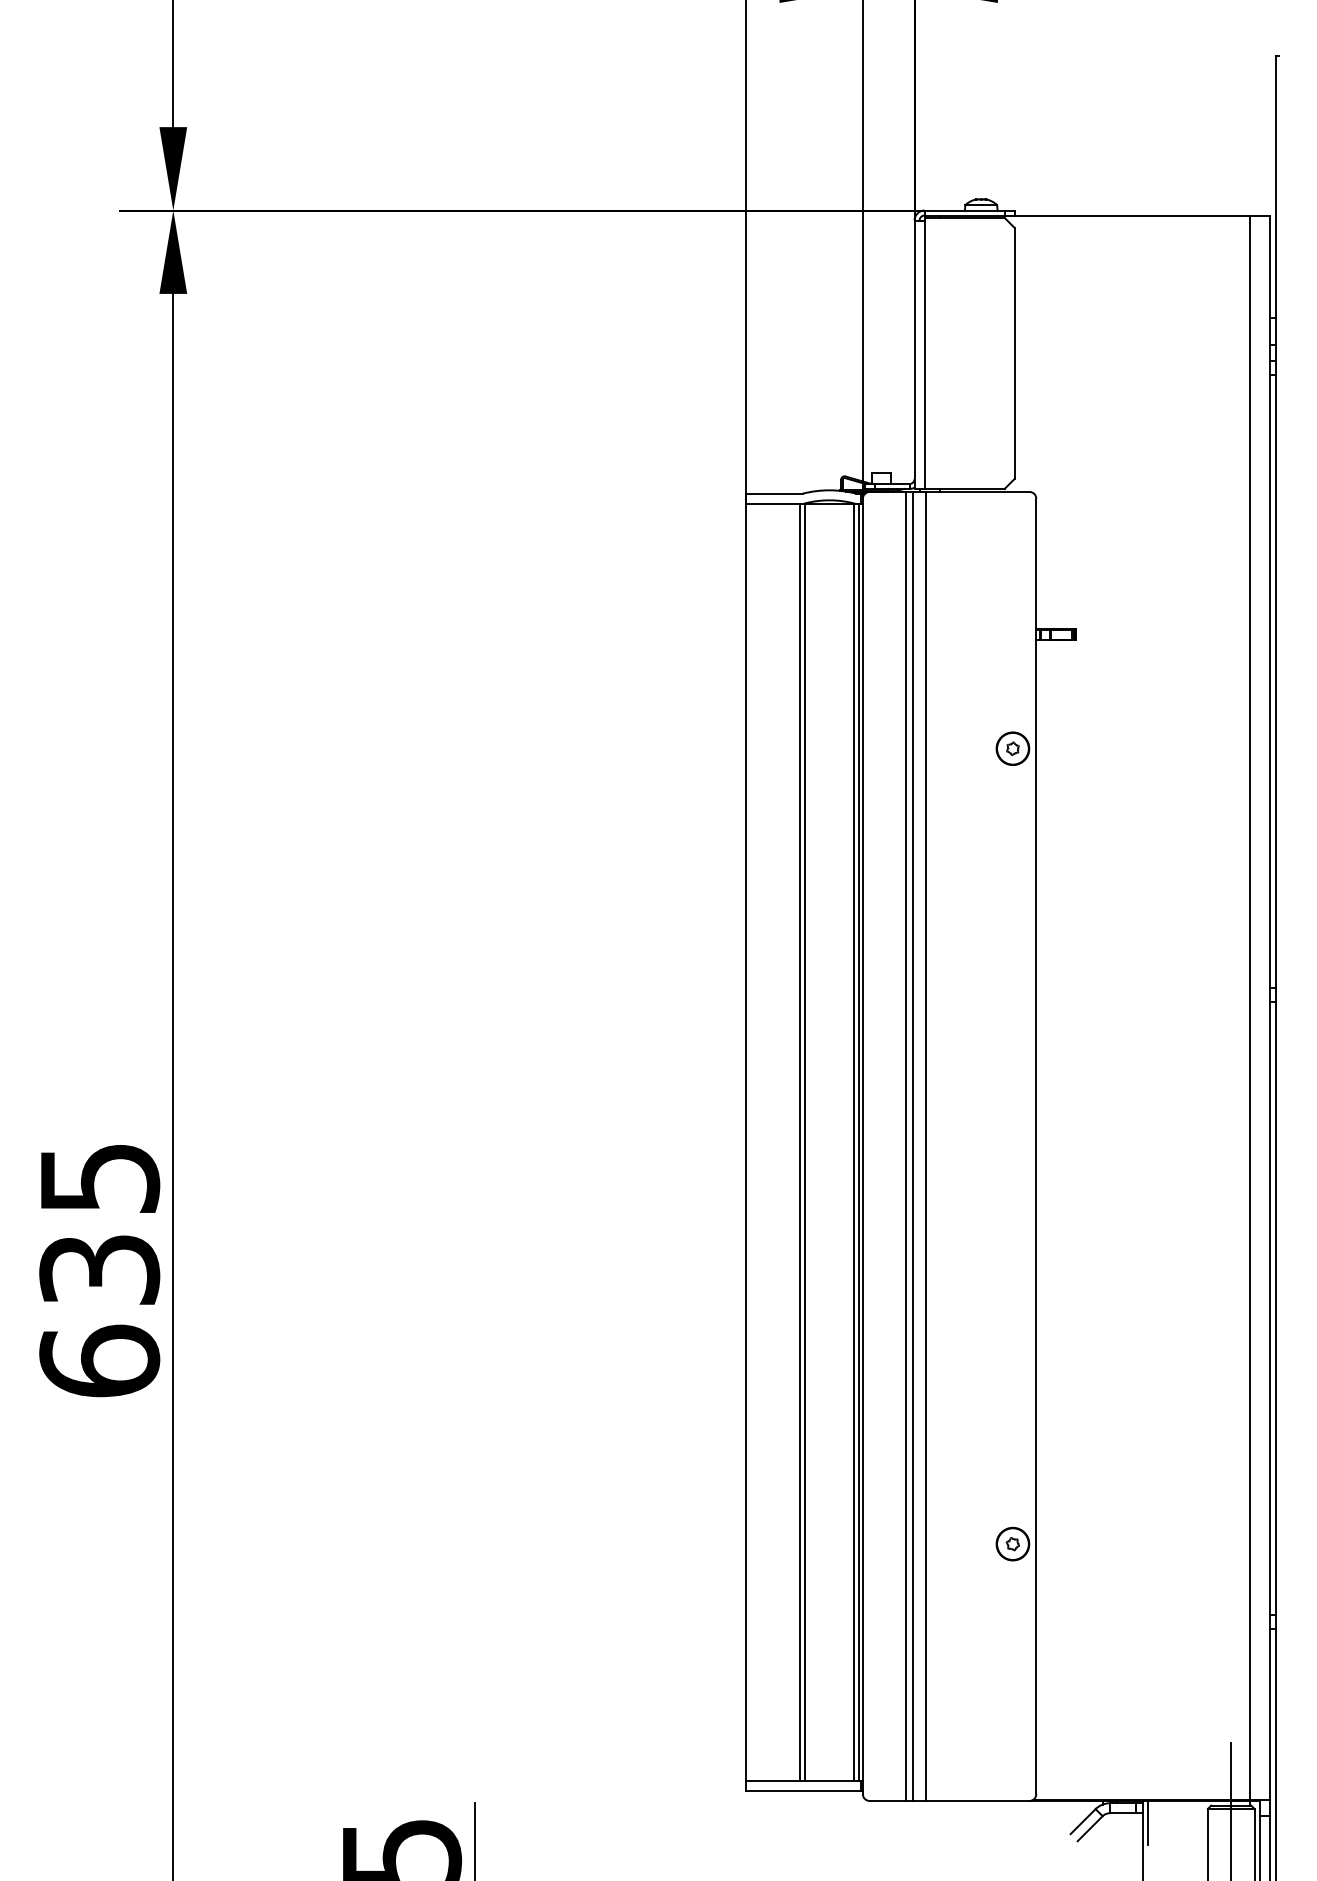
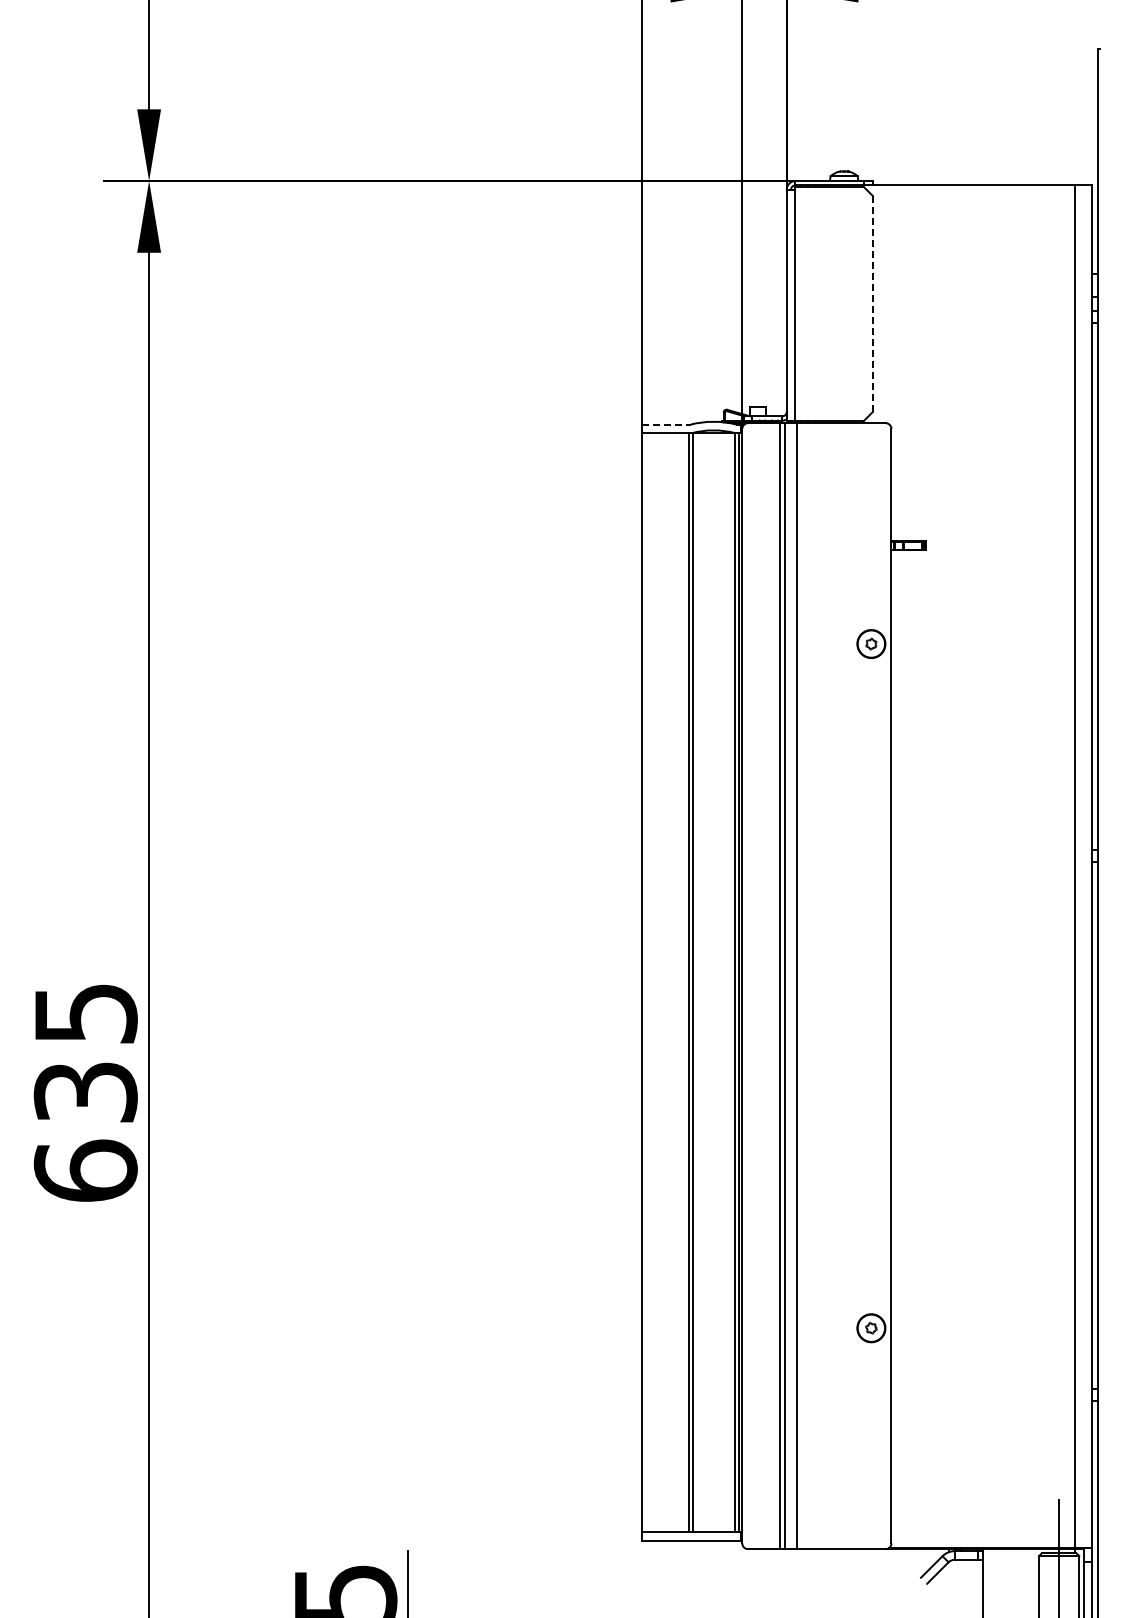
line: (1014, 354) -> (872, 304), solid -> dashed
line: (774, 493) -> (666, 424), solid -> dashed
line: (1147, 1823) -> (987, 1568), removed

